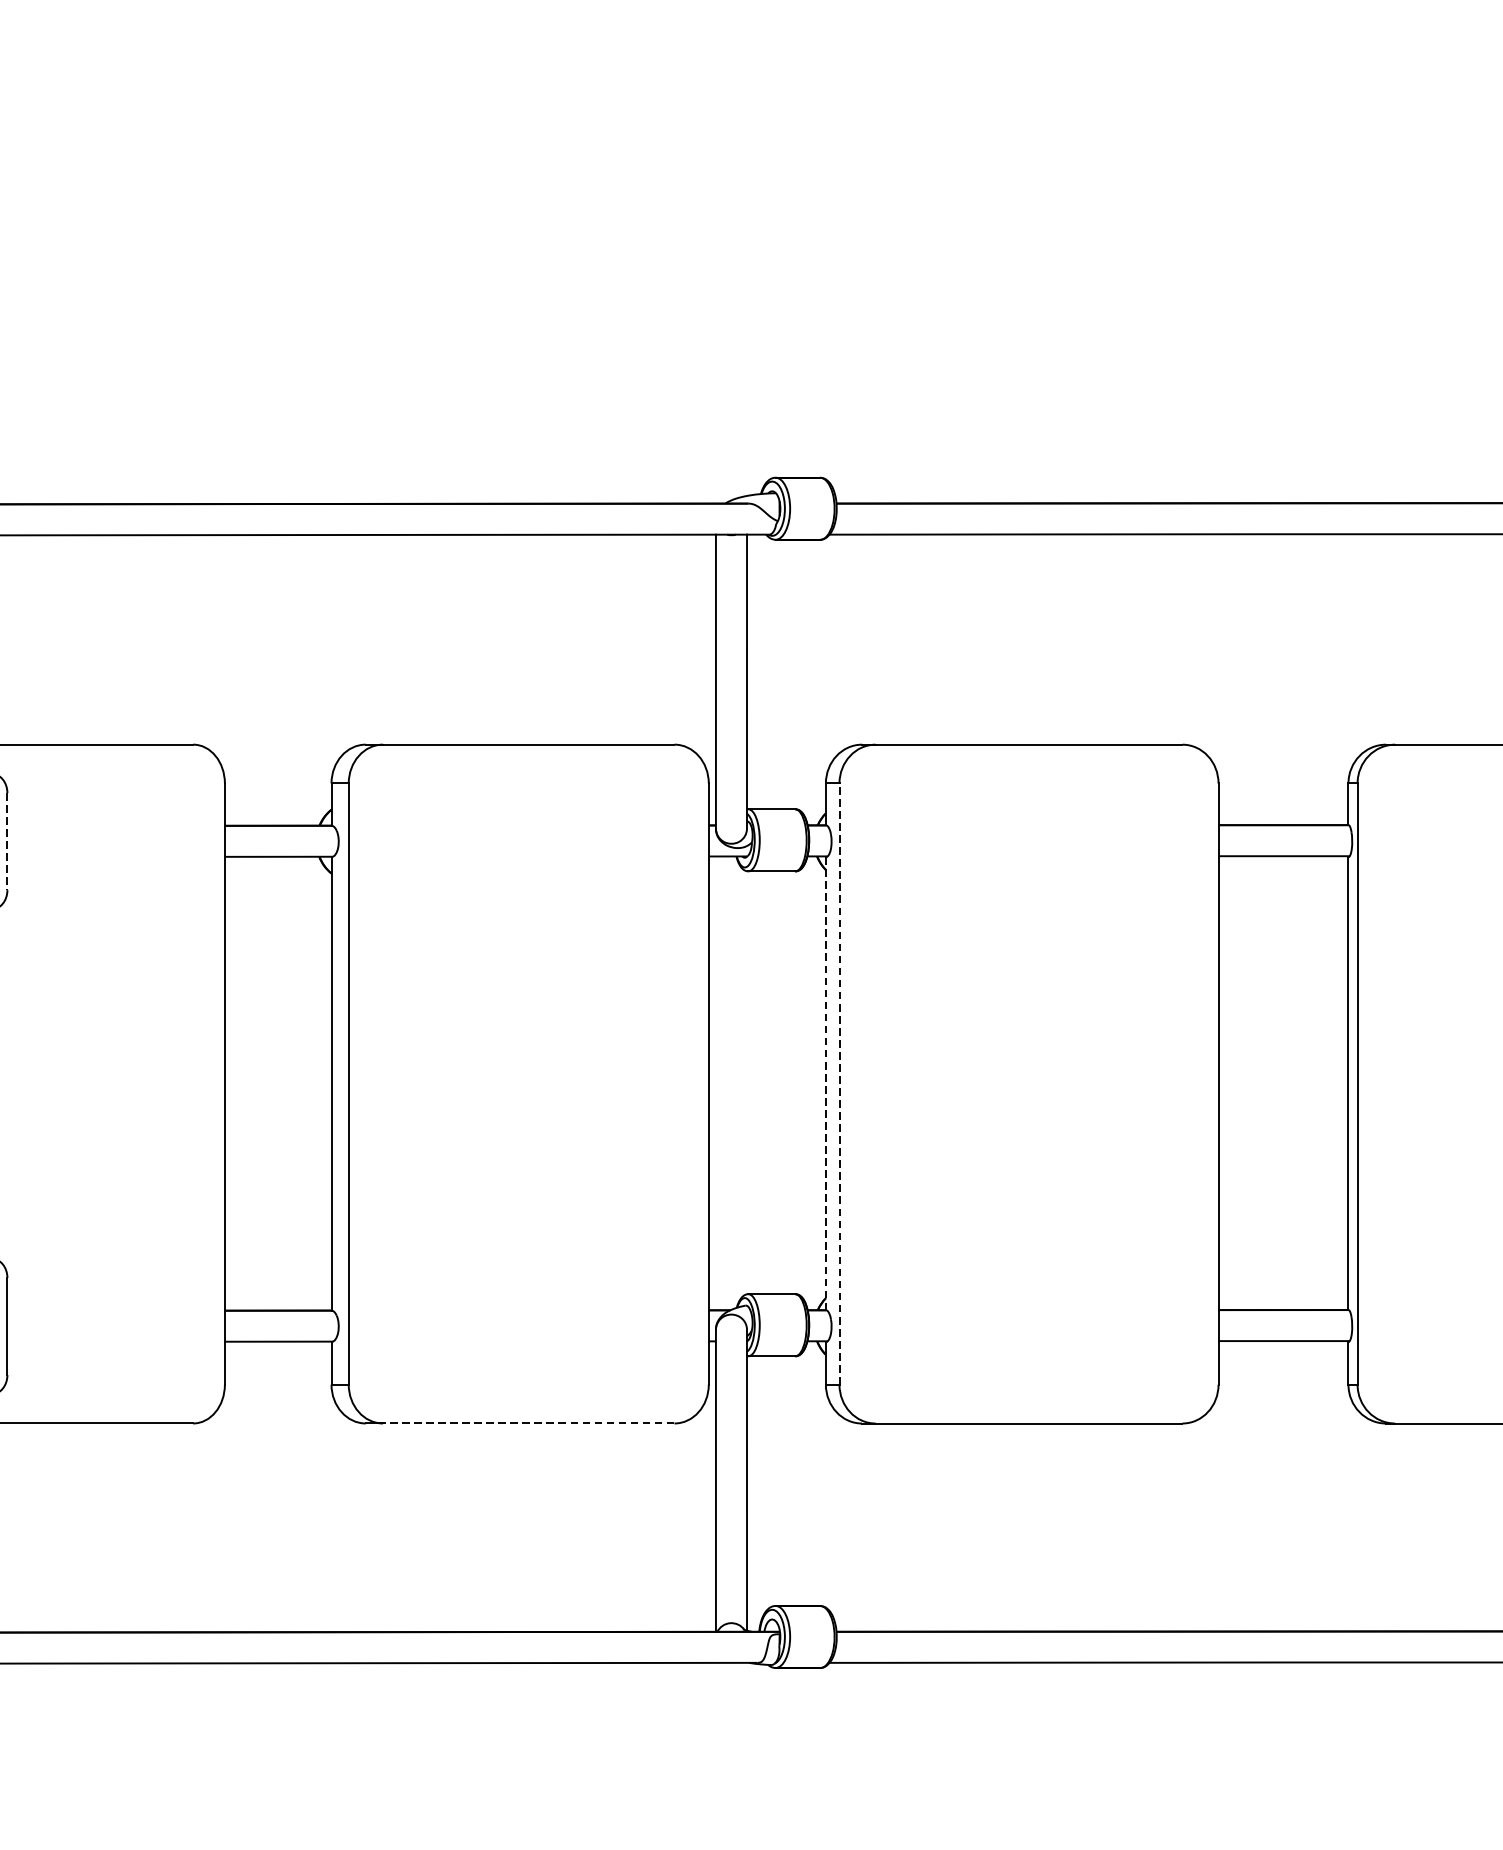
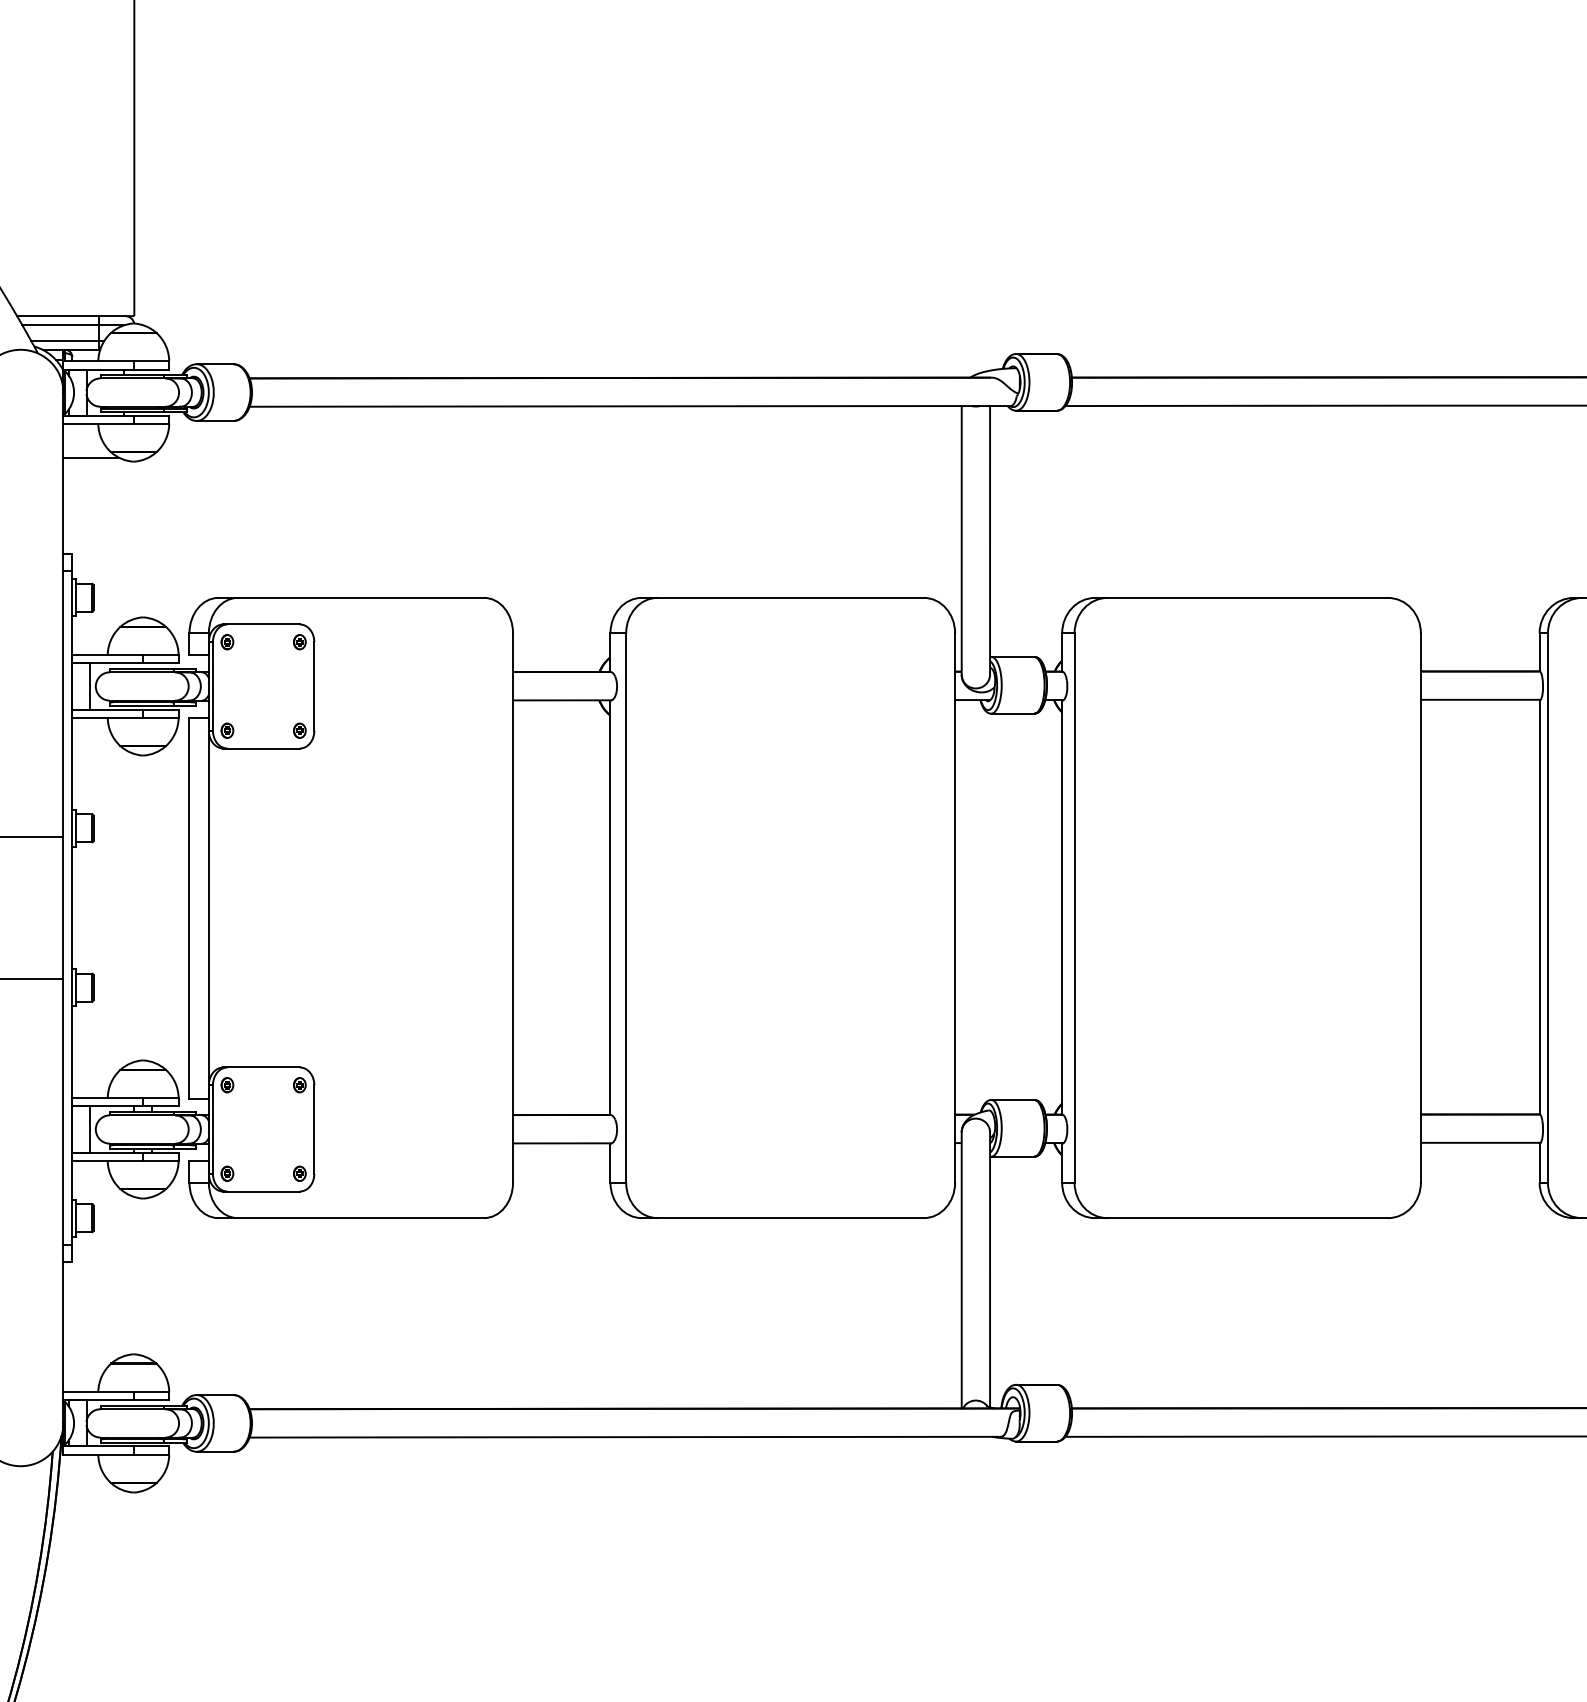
line: (7, 841) -> (314, 686), dashed -> solid
line: (826, 1083) -> (1062, 907), dashed -> solid
line: (839, 1084) -> (1074, 908), dashed -> solid
line: (528, 1423) -> (790, 1218), dashed -> solid

